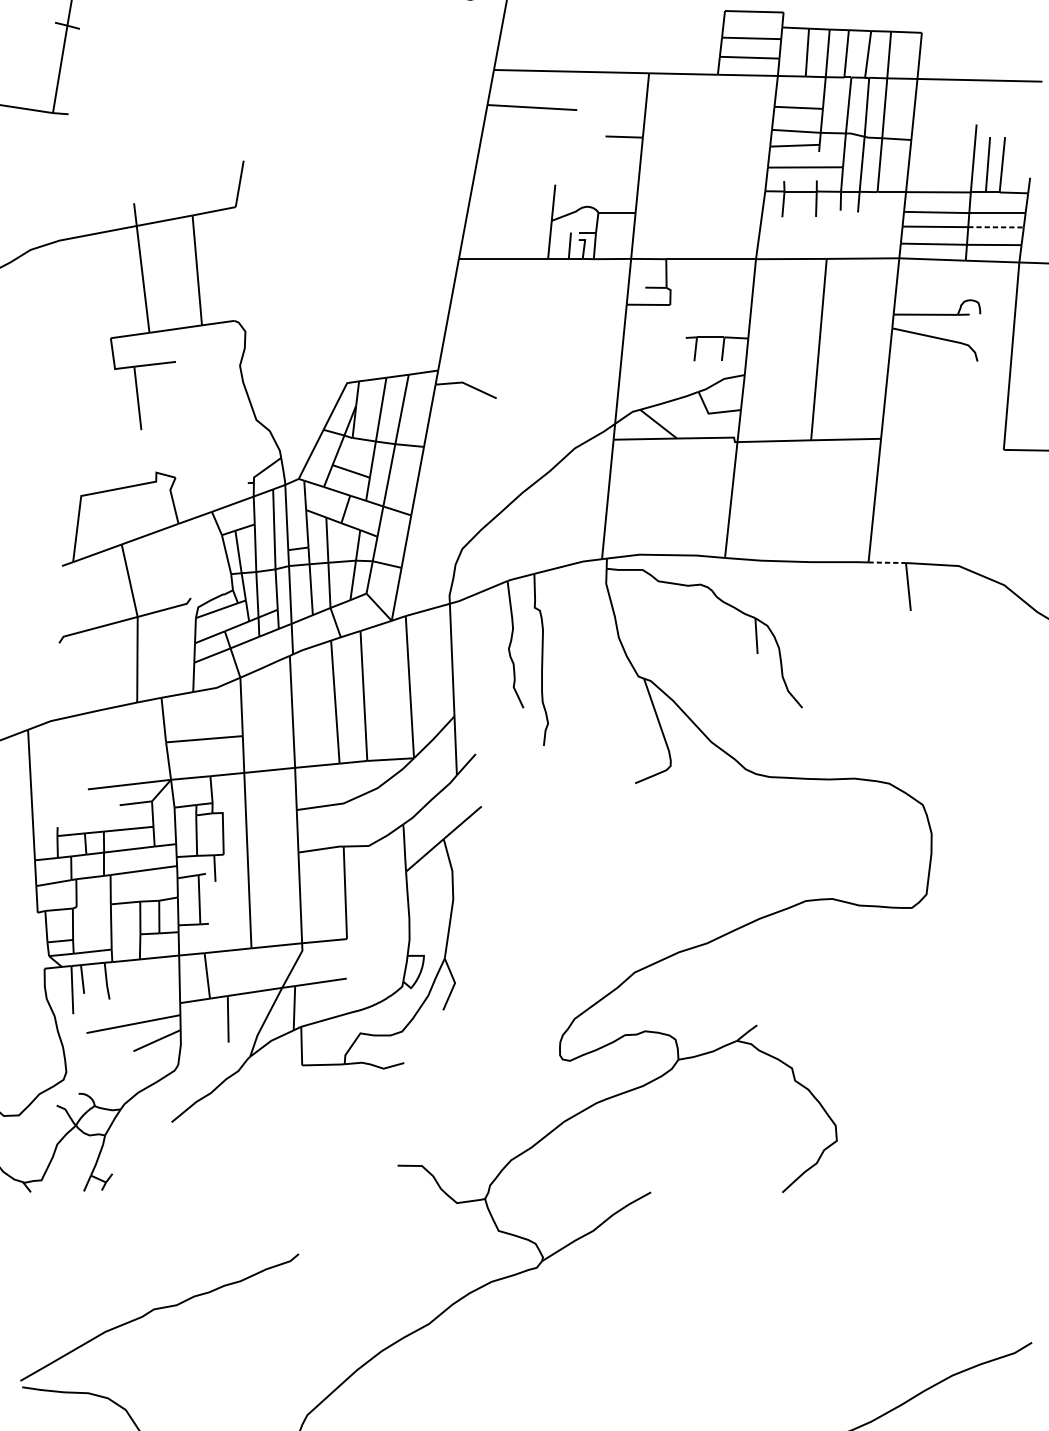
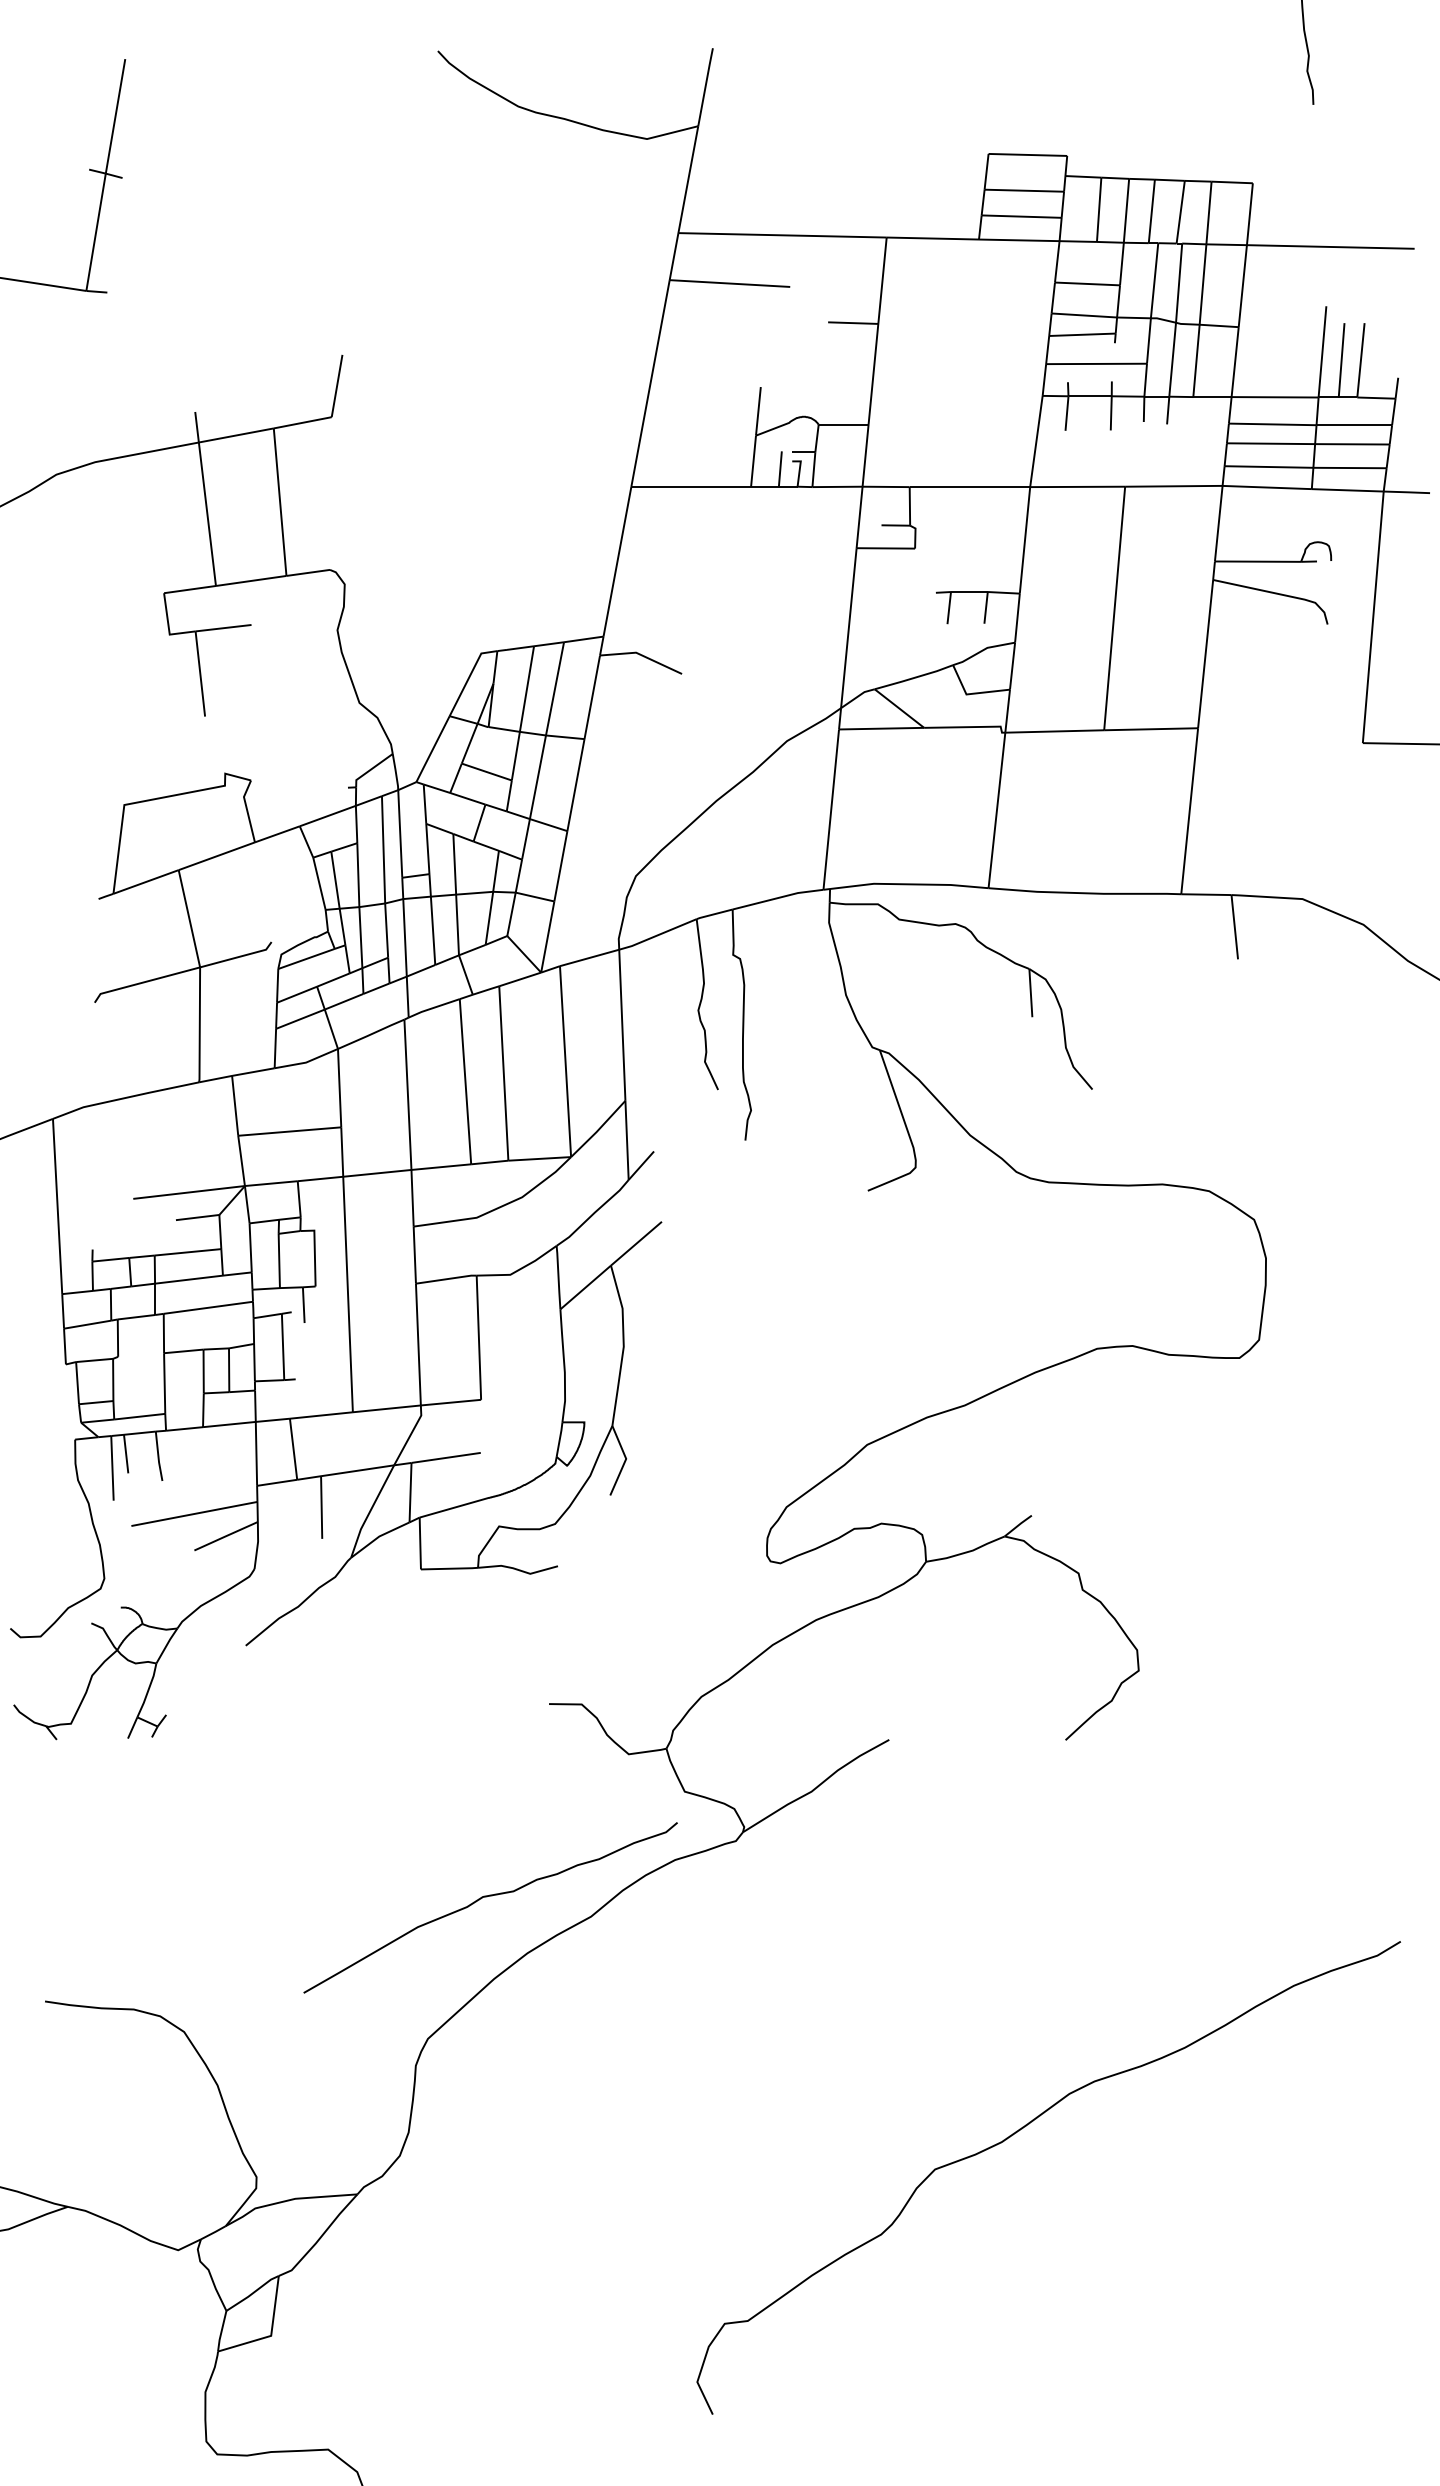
line: (996, 227) -> (1352, 444), dashed -> solid
line: (887, 562) -> (1206, 894), dashed -> solid
curve: (157, 1309) -> (487, 1897), moved

